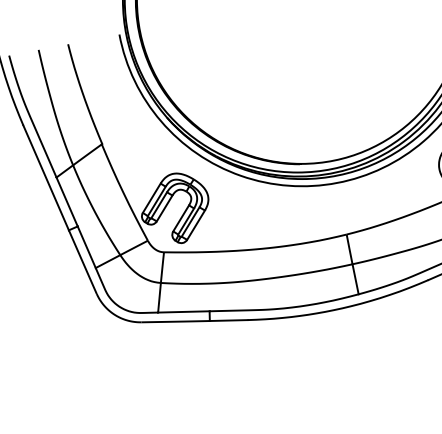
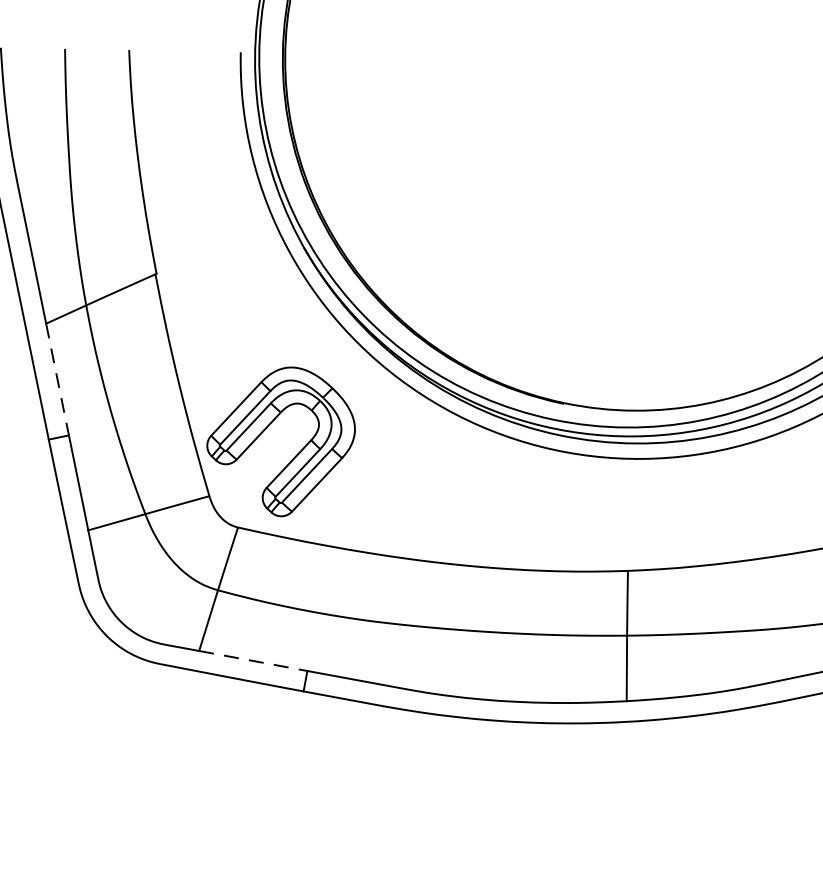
line: (67, 201) -> (58, 378), solid -> dashed
line: (183, 311) -> (252, 659), solid -> dashed

